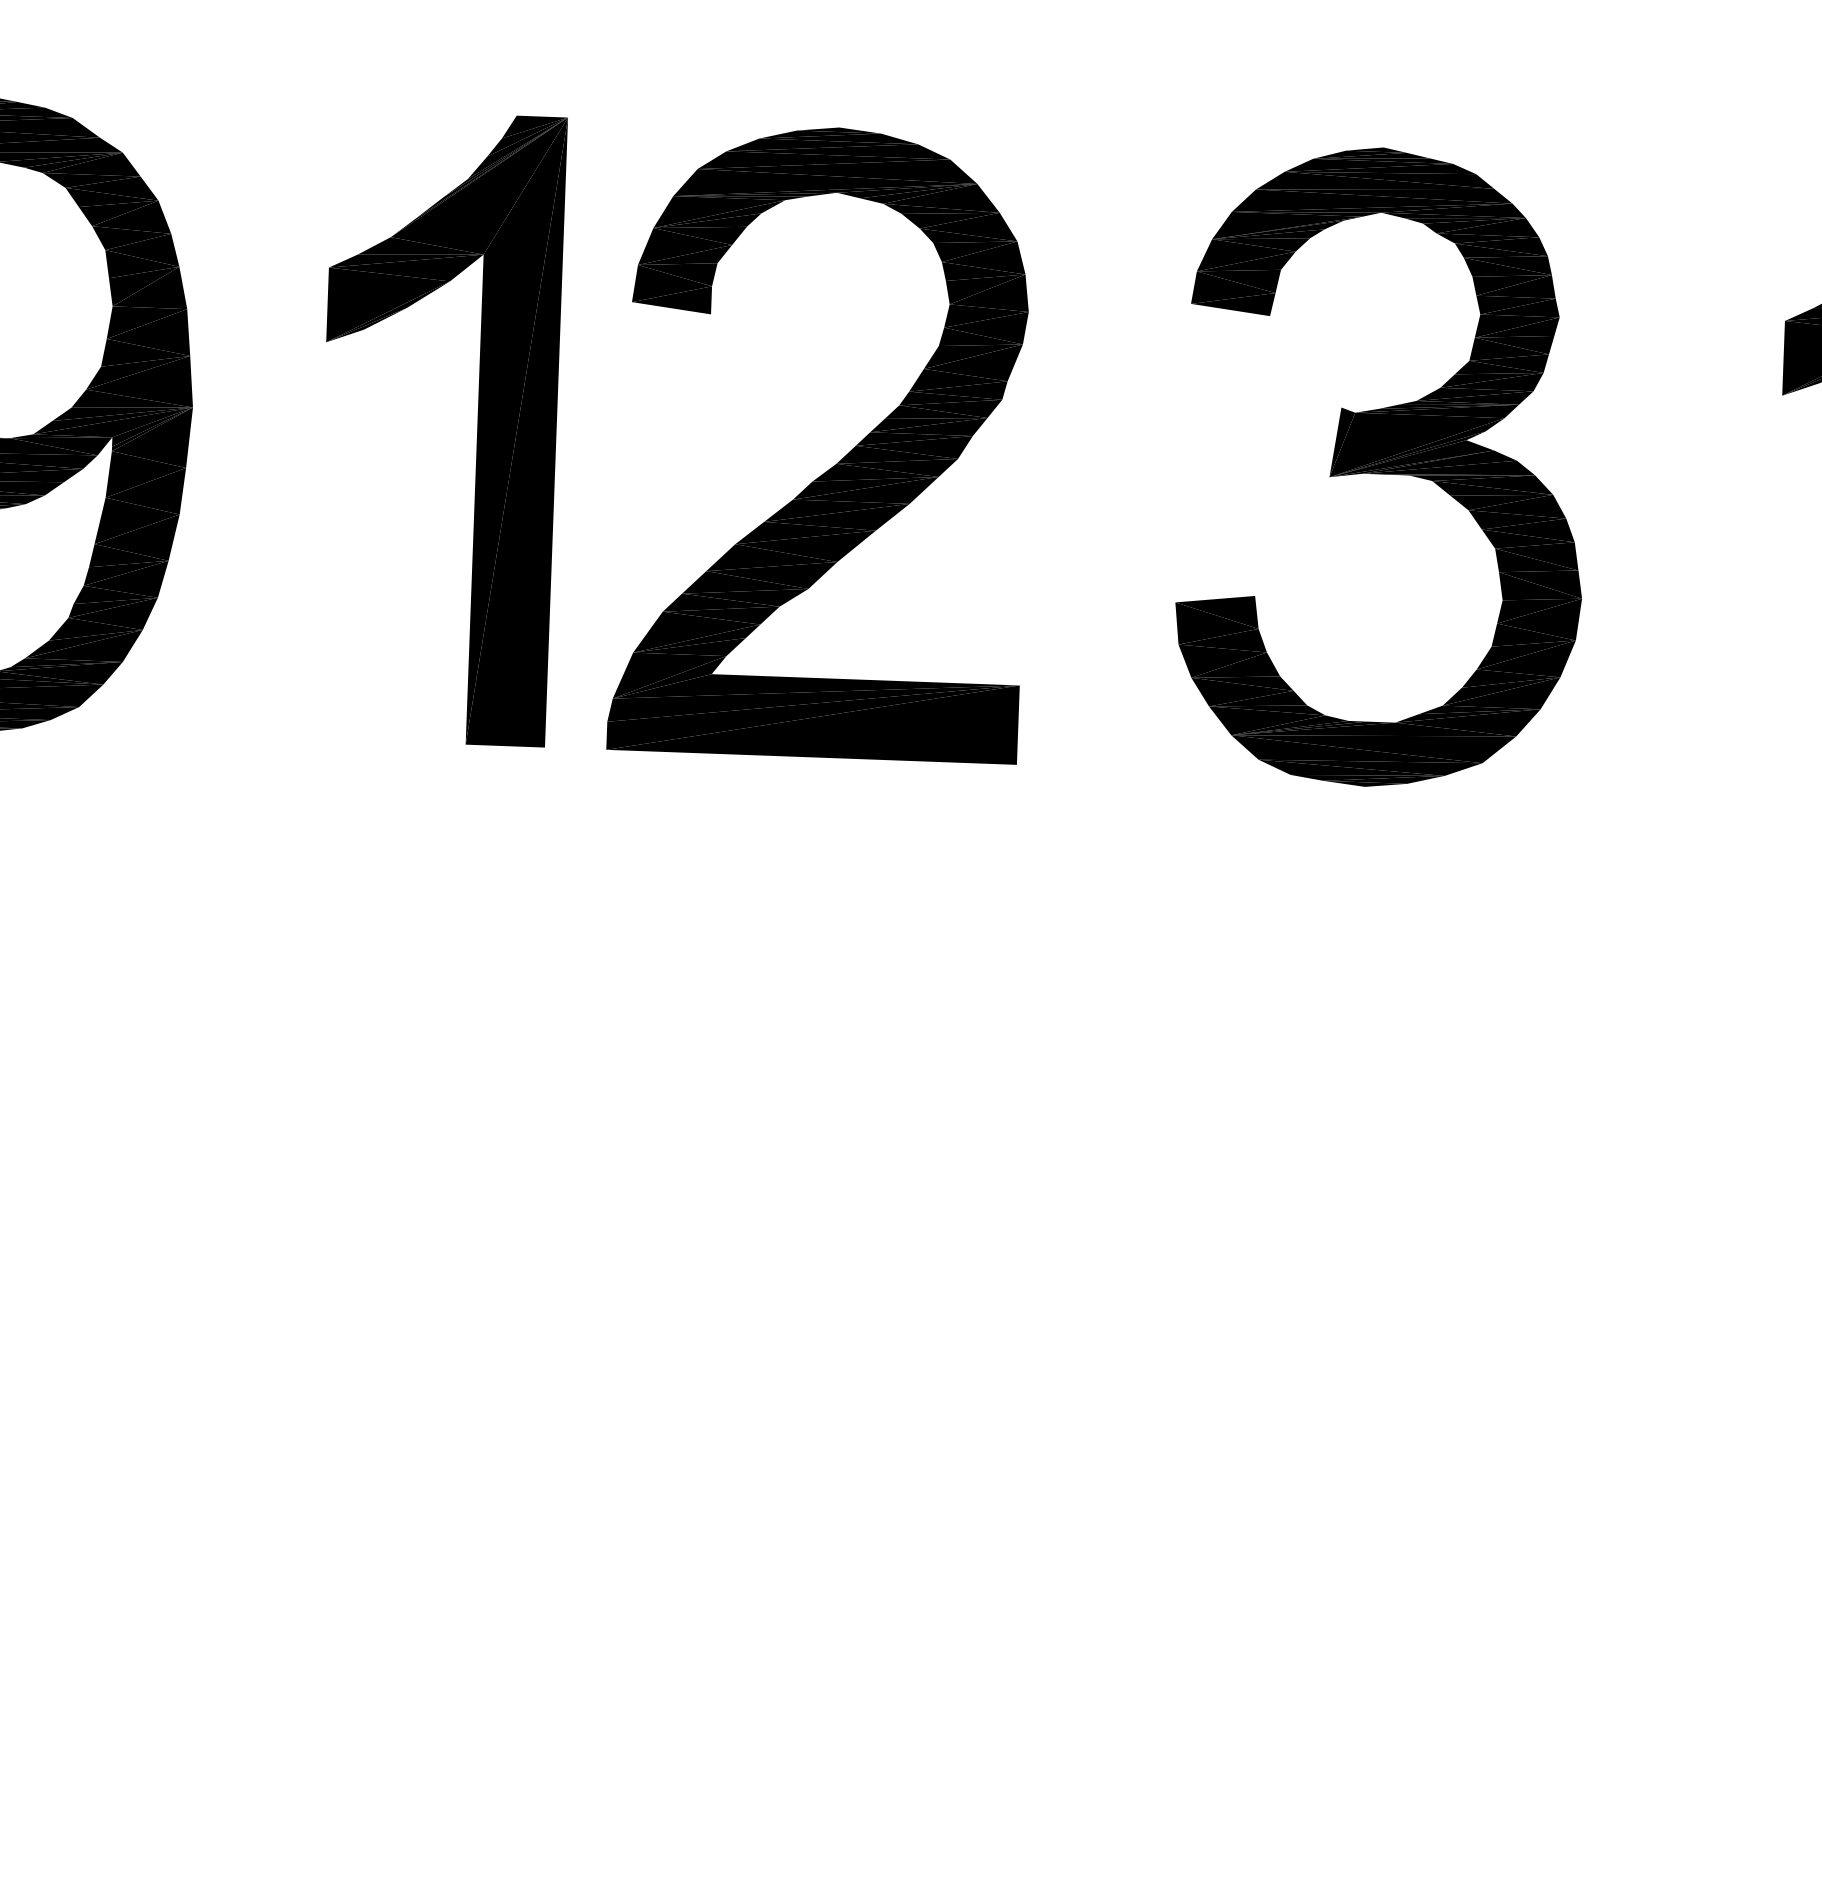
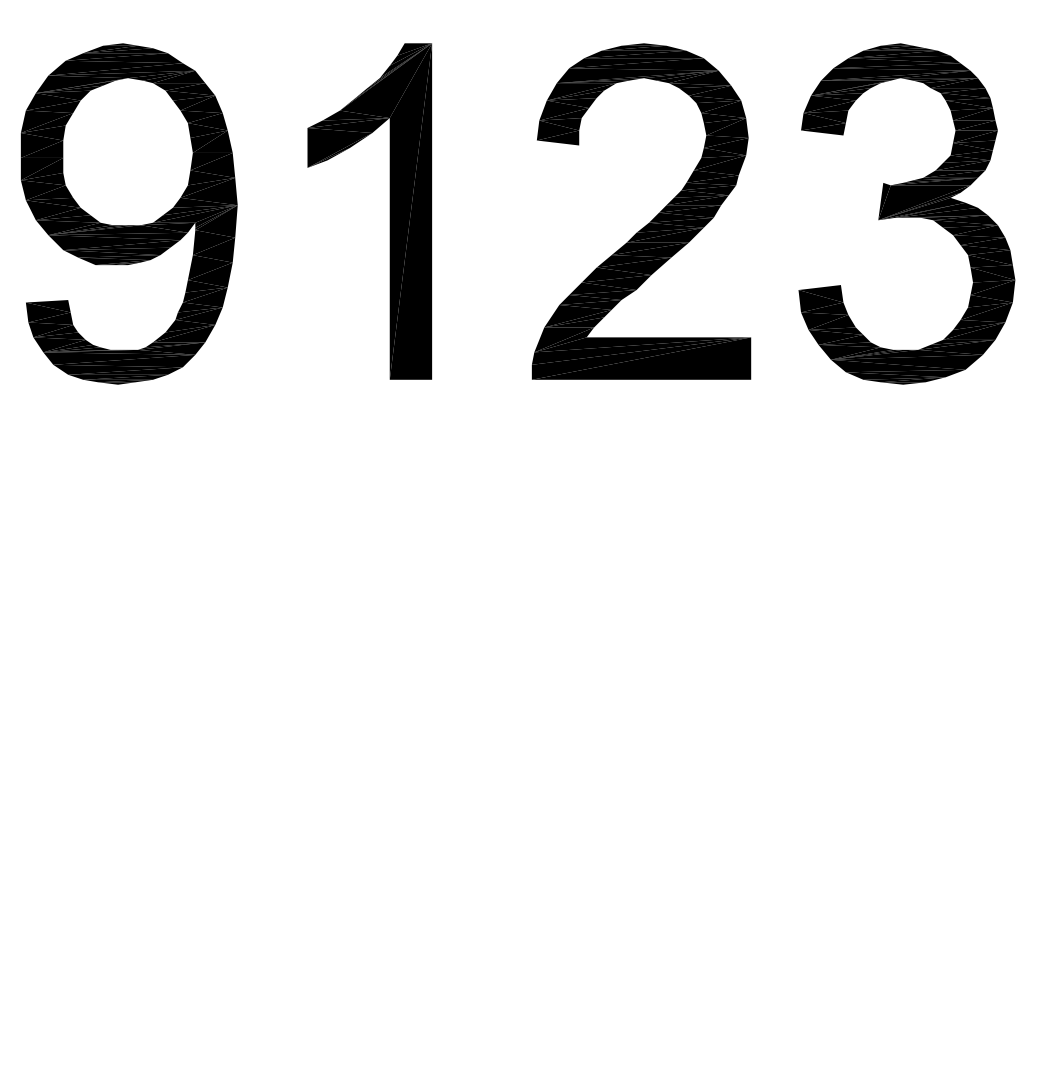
part: (833, 465) -> (647, 223), moved
part: (1382, 466) -> (906, 213), moved

